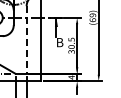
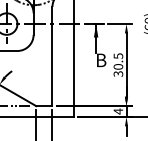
line: (26, 40) -> (52, 57), dashed -> solid

